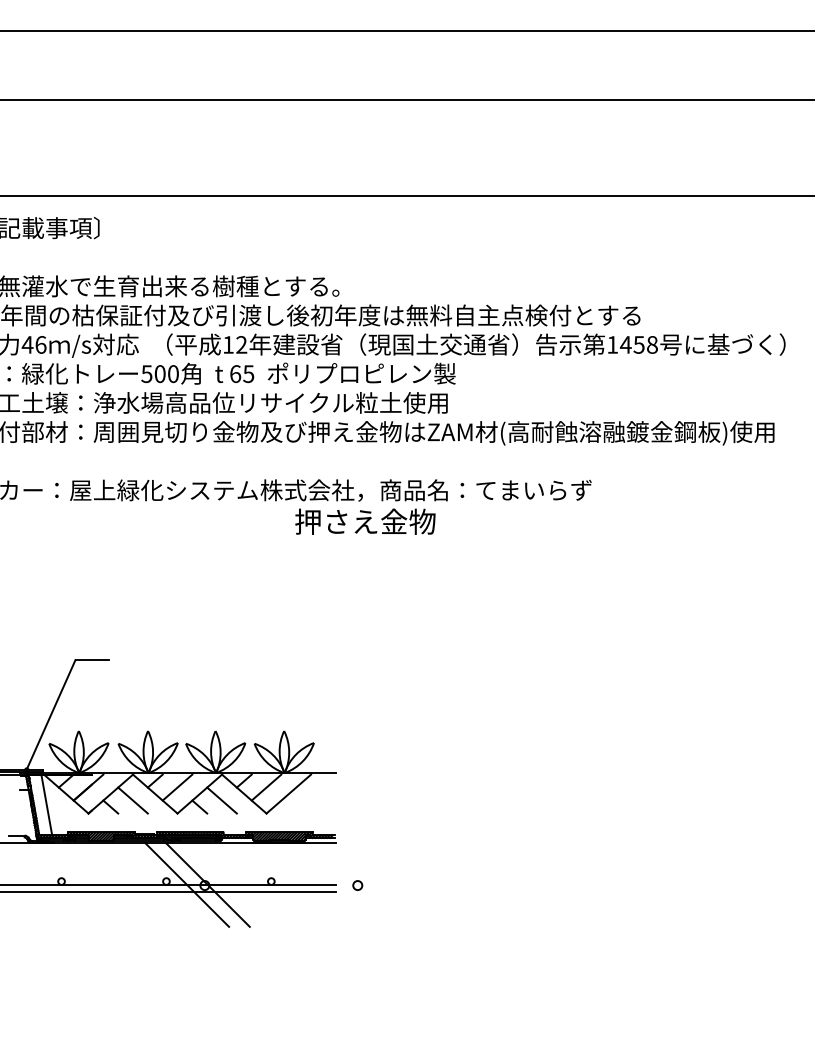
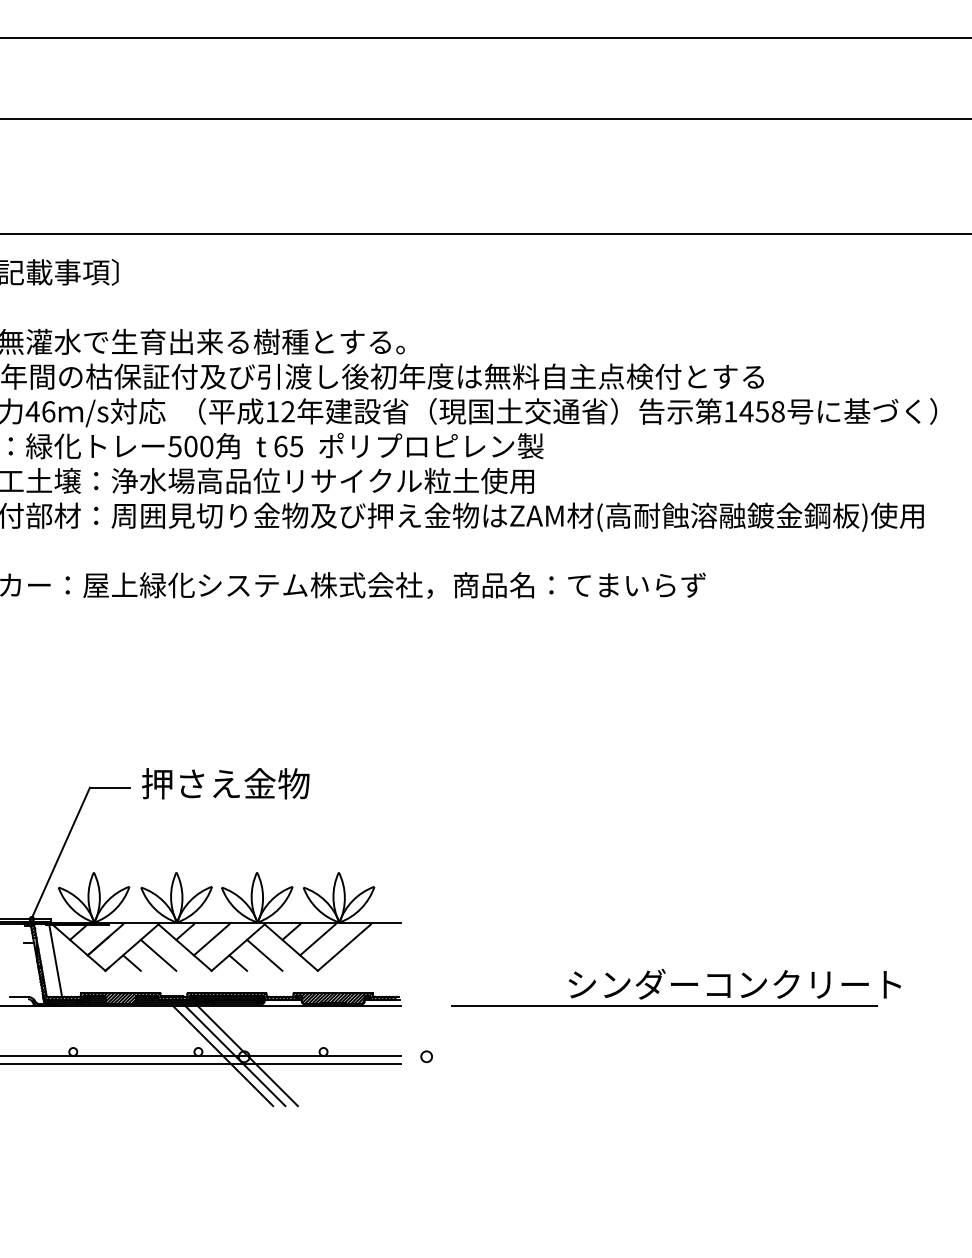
text: (365, 521) -> (225, 783), moved
part: (566, 827) -> (675, 987), added
line: (197, 884) -> (235, 1055), added

